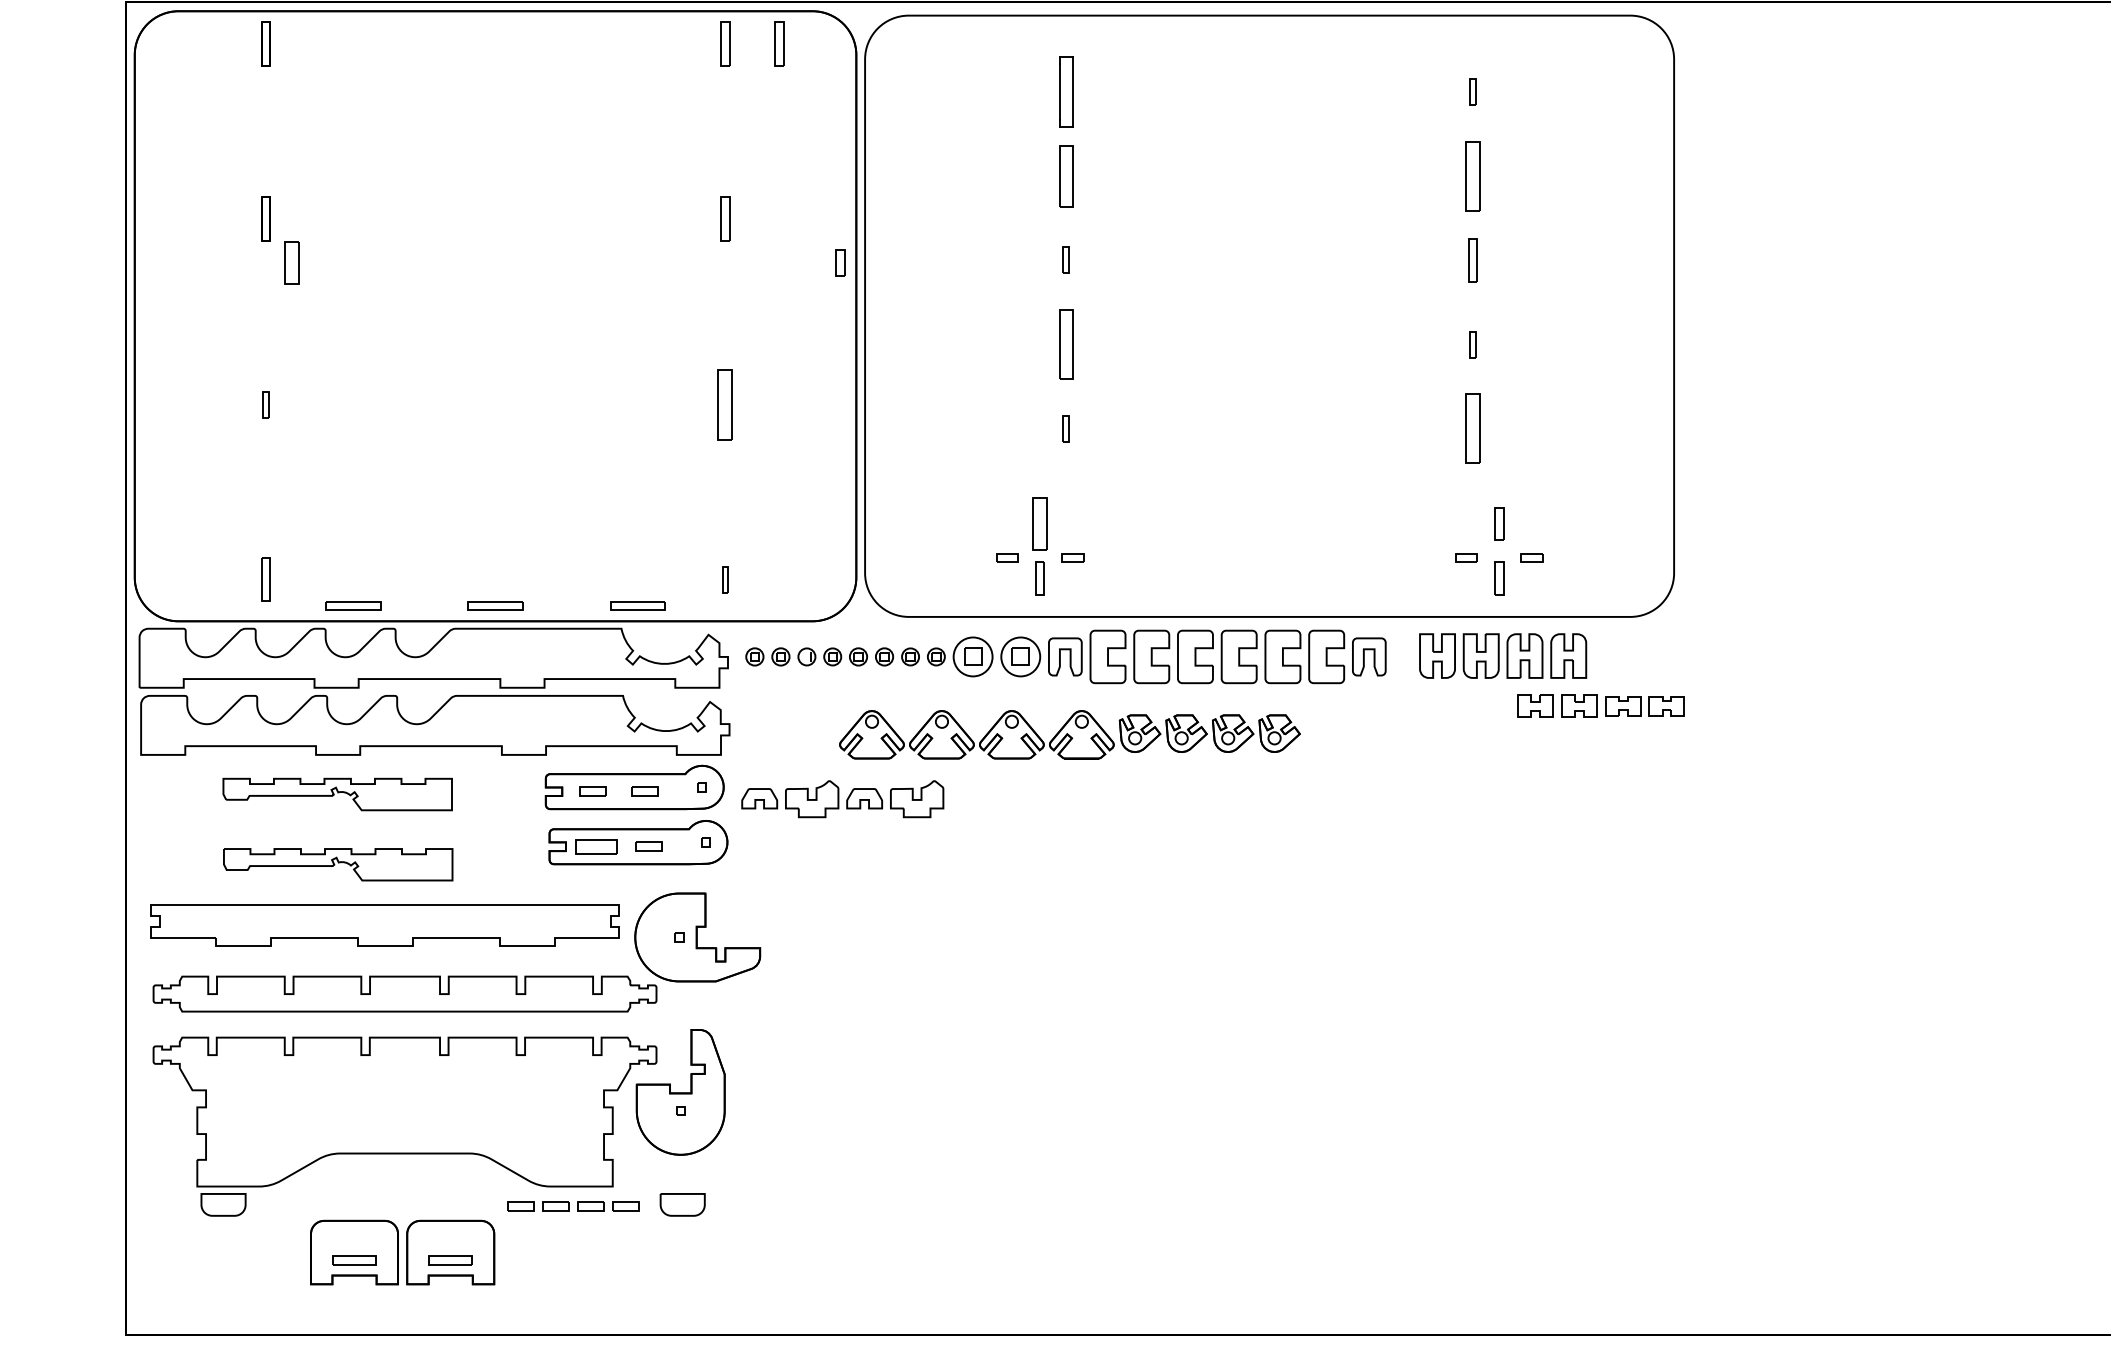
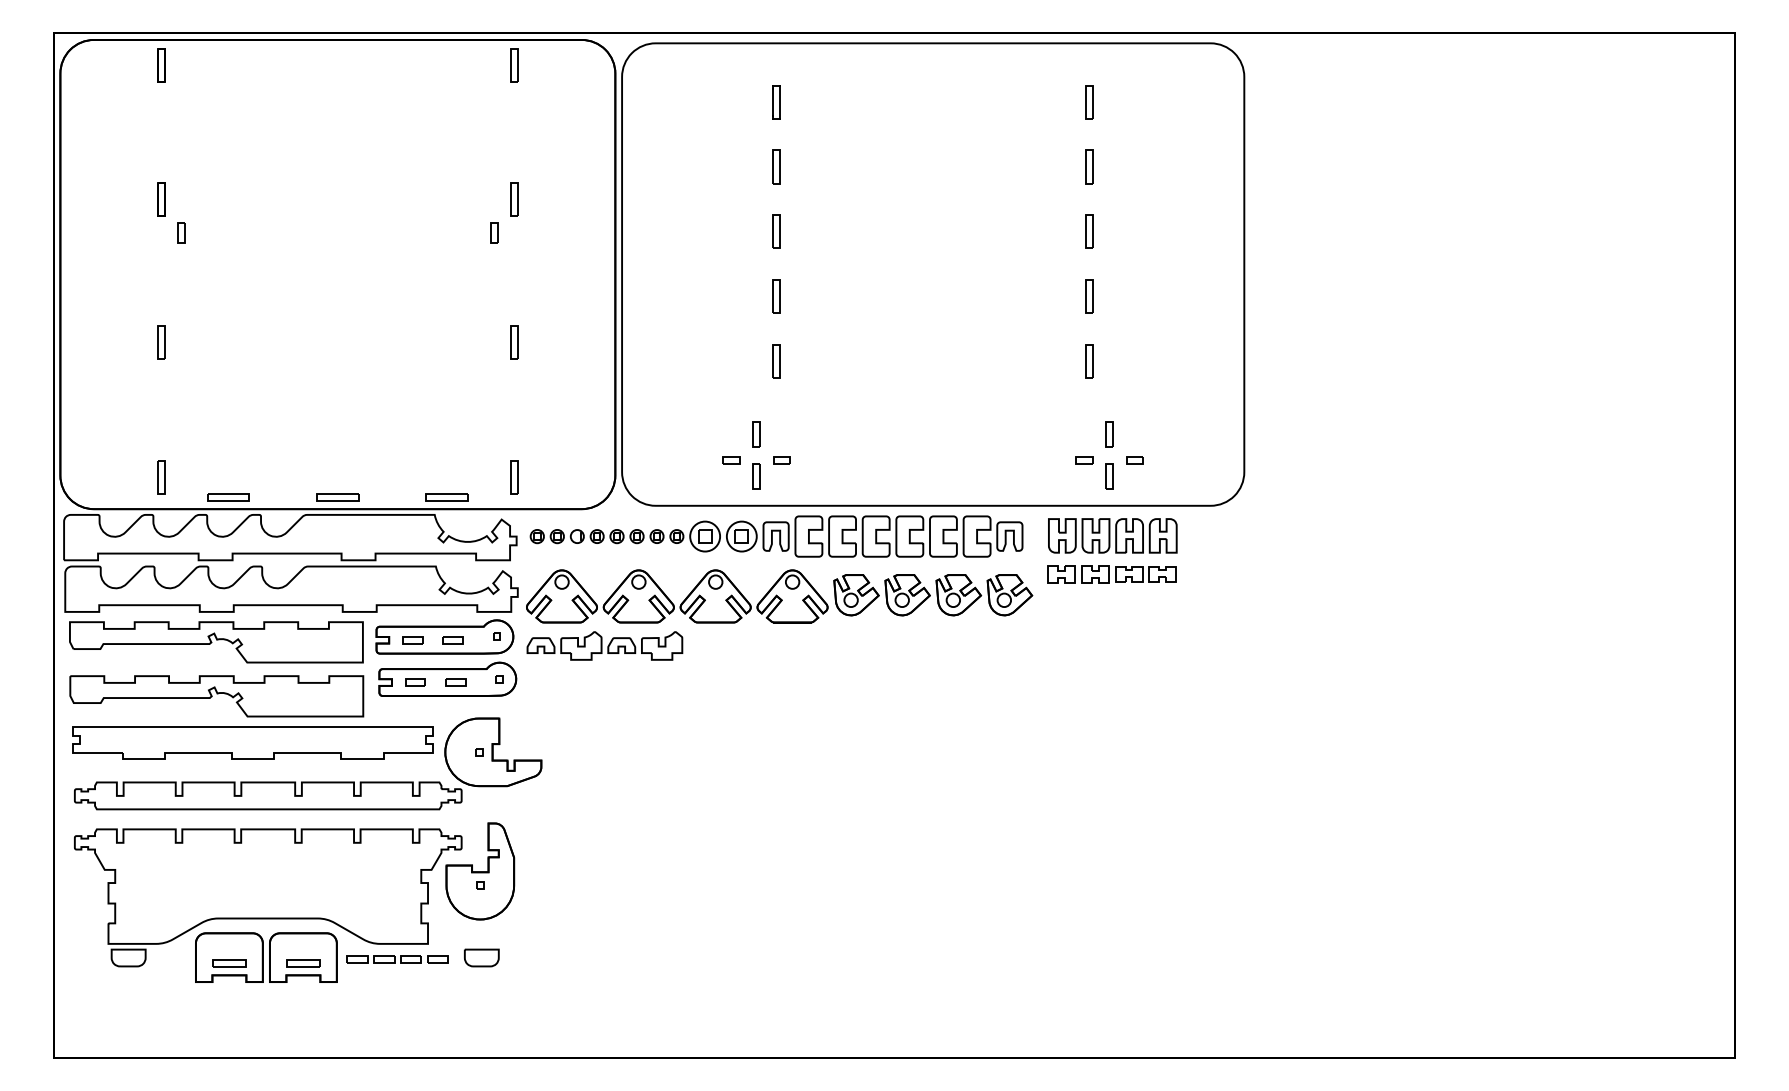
part: (779, 44) -> (556, 65), removed
part: (1065, 92) -> (776, 102), size x0.62
part: (1472, 92) -> (1089, 102), size x1.67
part: (1065, 175) -> (776, 166), size x0.71
part: (1472, 175) -> (1089, 166), size x0.62
part: (1065, 260) -> (776, 231), size x1.67
part: (292, 261) -> (181, 232), size x0.62
part: (840, 261) -> (494, 232), moved
part: (1065, 344) -> (776, 296), size x0.62
part: (1472, 344) -> (1089, 296), size x1.67
part: (266, 404) -> (161, 342), size x1.67
part: (725, 404) -> (514, 342), size x0.62
part: (1065, 429) -> (776, 361), size x1.67
part: (1472, 429) -> (1089, 361), size x0.62
part: (1039, 524) -> (756, 434), size x0.62
part: (725, 580) -> (514, 477), size x1.67
part: (1600, 706) -> (1111, 574), moved
part: (1069, 734) -> (779, 596), size x1.43
part: (337, 794) -> (216, 642), size x1.67
part: (596, 846) -> (415, 682), size x0.62
part: (337, 864) -> (216, 696), size x1.67
part: (402, 1252) -> (266, 957), moved

